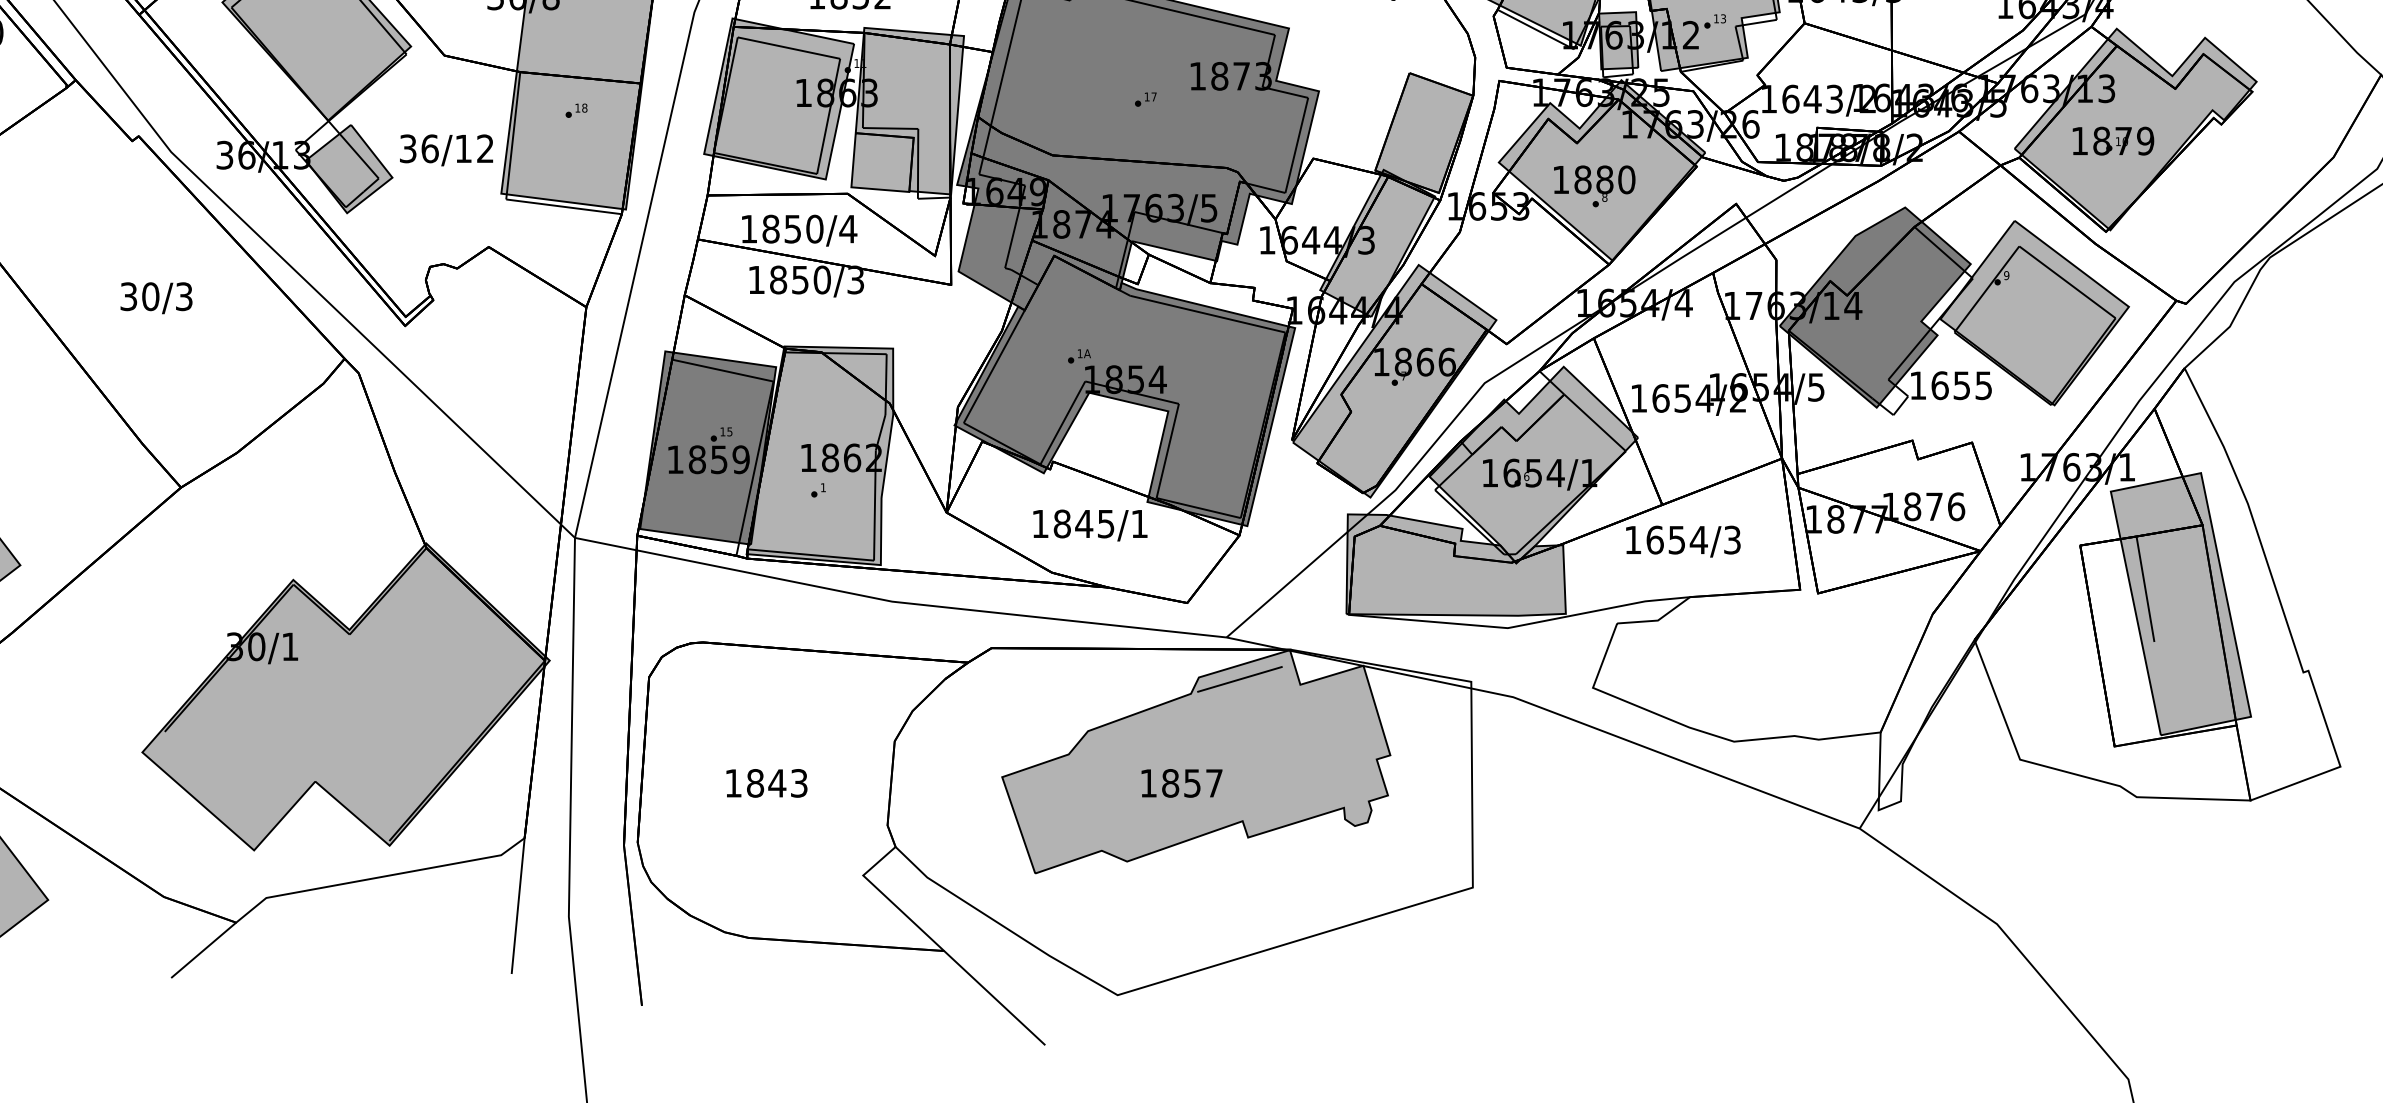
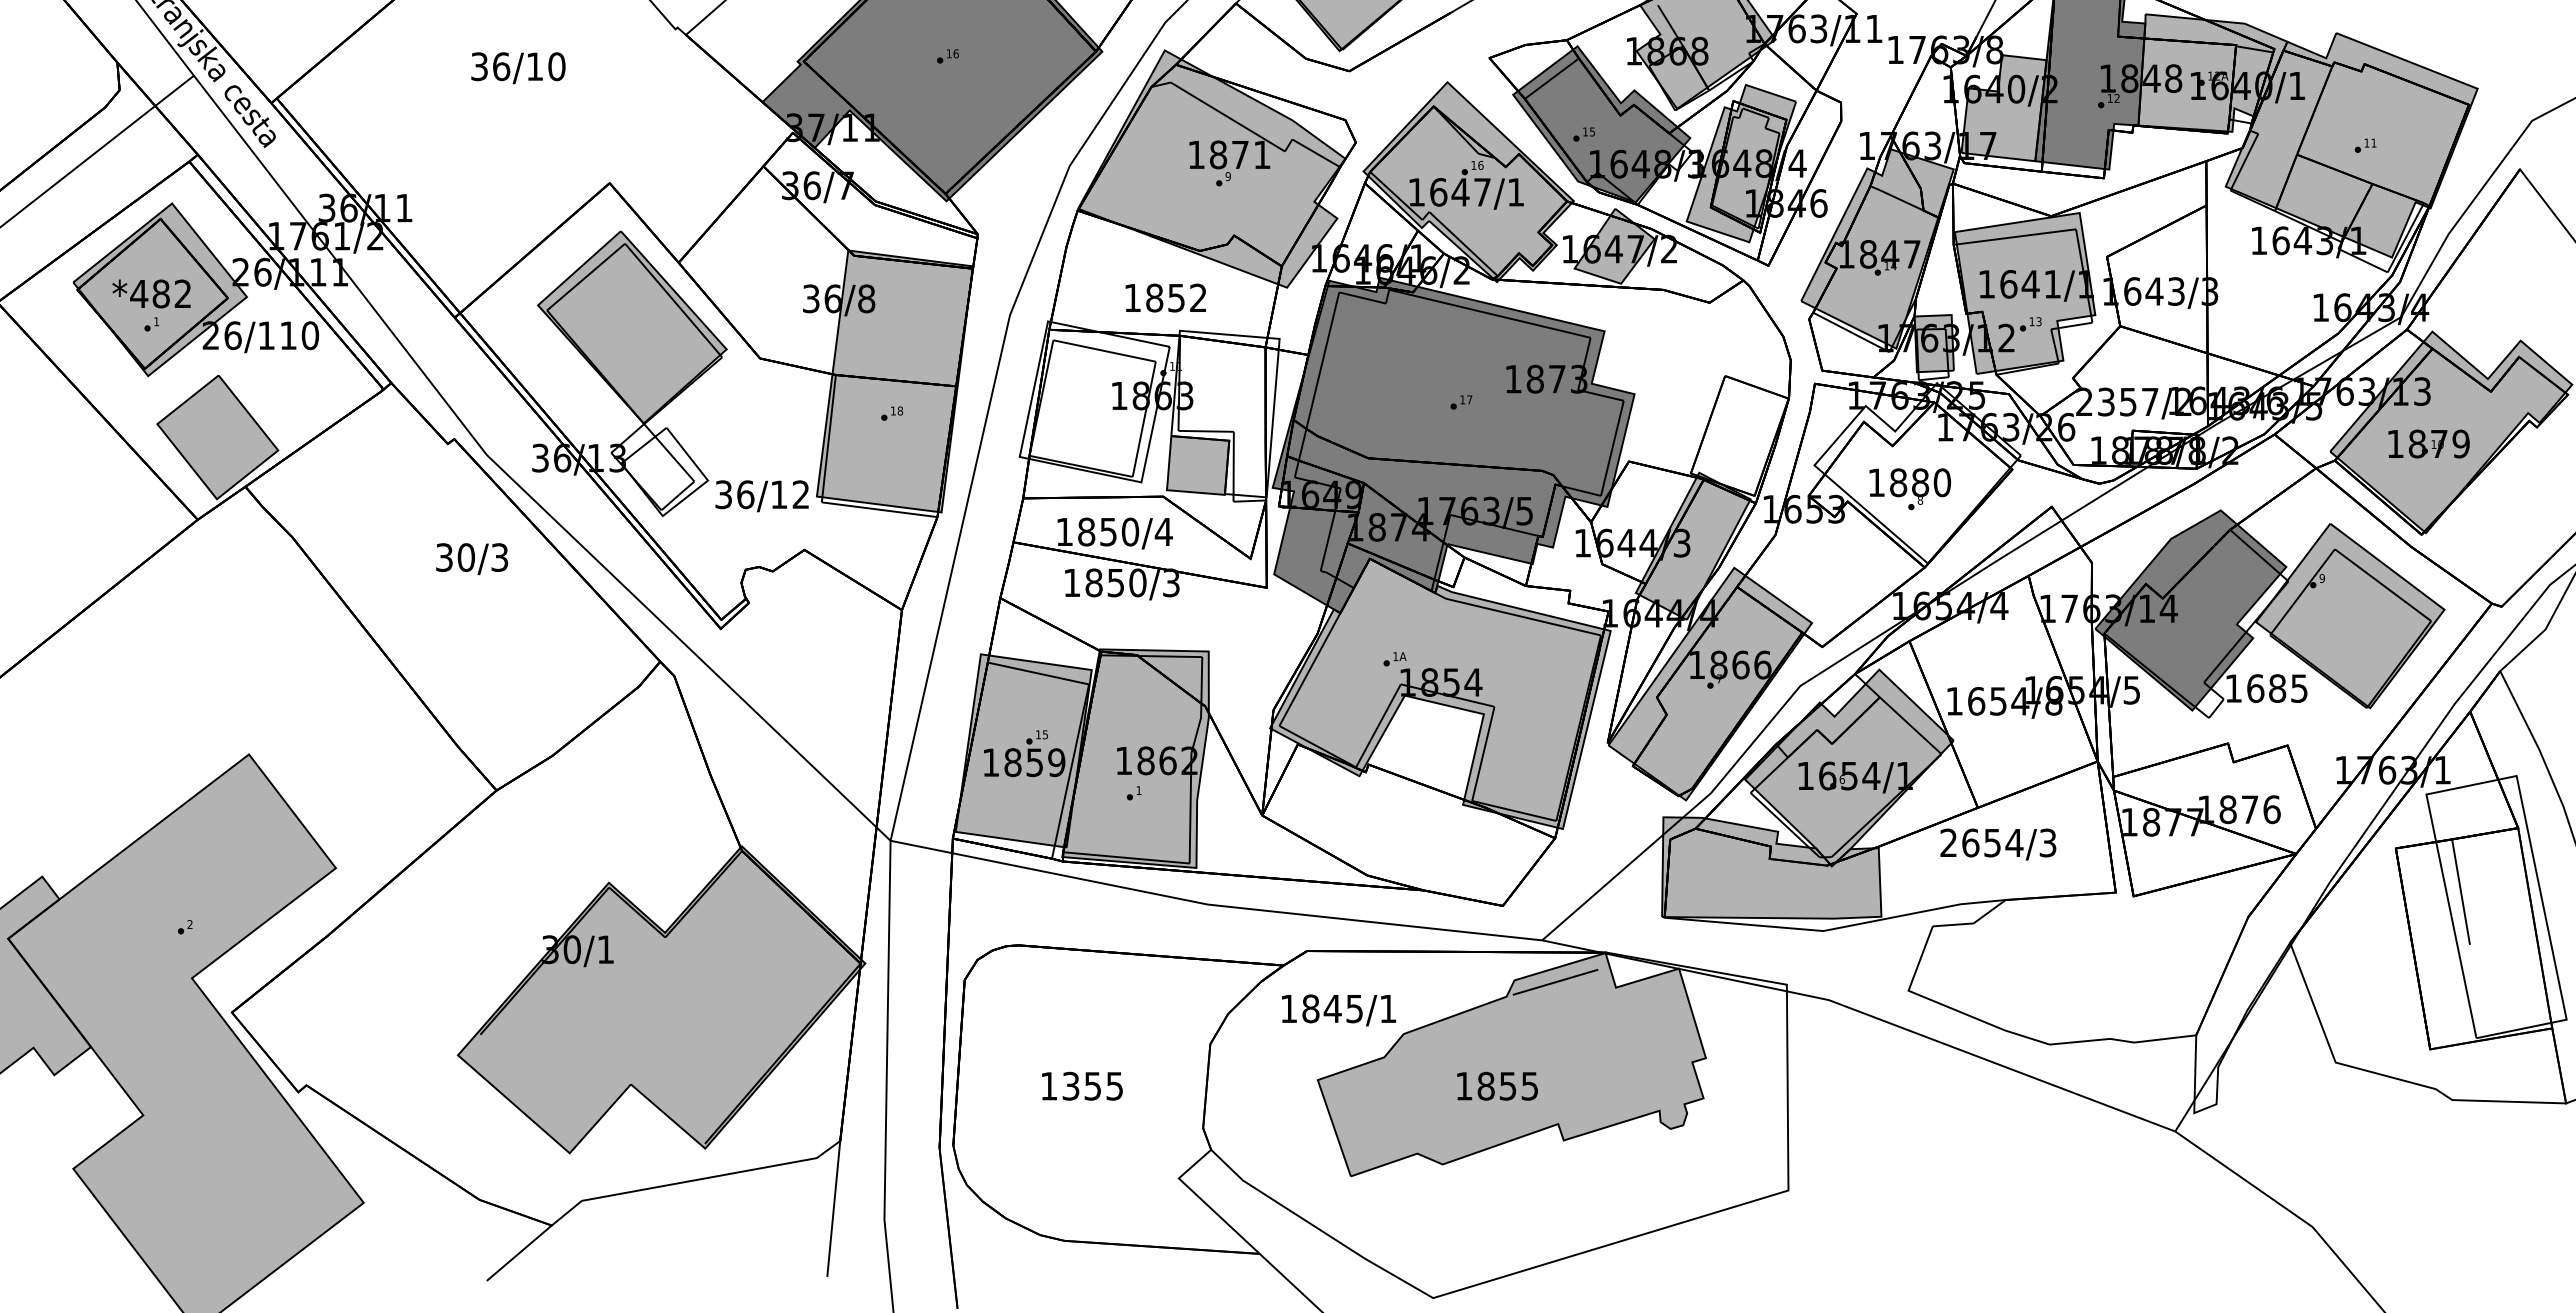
fill: (778, 98) -> (1094, 401), removed
text: (1801, 98) -> (2117, 401), 1643/2 -> 2357/2
fill: (909, 110) -> (1225, 413), removed
fill: (1423, 132) -> (1739, 435), removed
text: (445, 150) -> (761, 496), moved
fill: (348, 168) -> (664, 471), removed
fill: (1601, 170) -> (1917, 473), removed
text: (156, 297) -> (472, 558), moved
text: (1961, 385) -> (2277, 688), 1655 -> 1685
fill: (1124, 390) -> (1440, 693), removed
text: (1737, 398) -> (2053, 701), 1654/2 -> 1654/8
fill: (707, 447) -> (1023, 750), removed
text: (1090, 525) -> (1339, 1010), moved
text: (1632, 539) -> (1948, 842), 1654/3 -> 2654/3
fill: (2180, 603) -> (2496, 906), removed
text: (776, 782) -> (1092, 1085), 1843 -> 1355
text: (1213, 783) -> (1529, 1086), 1857 -> 1855

